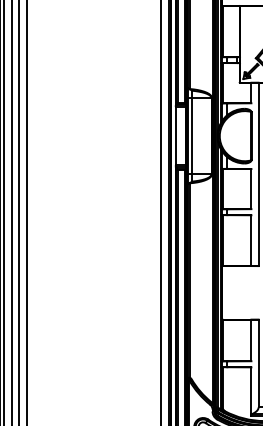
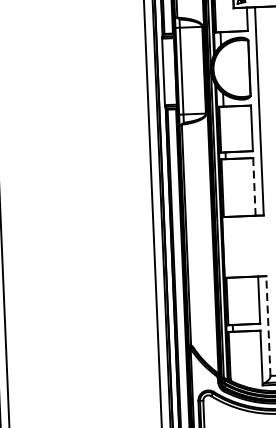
line: (251, 241) -> (254, 187), solid -> dashed
line: (258, 363) -> (268, 326), solid -> dashed

